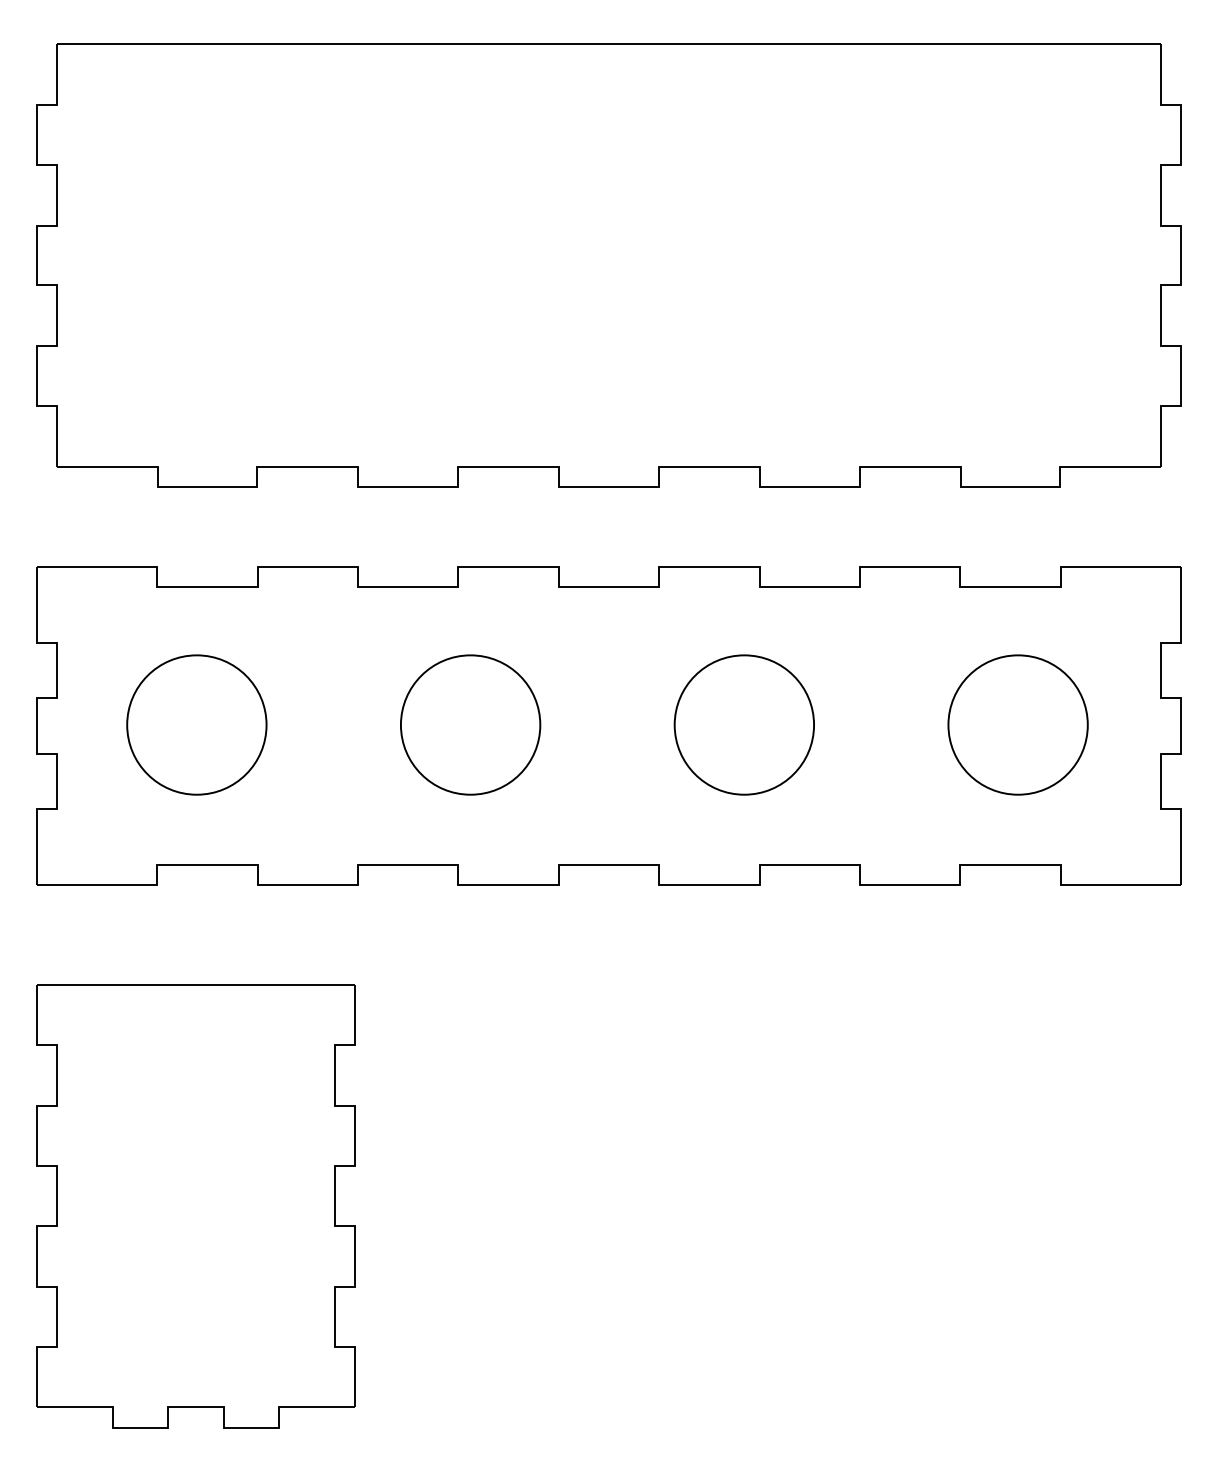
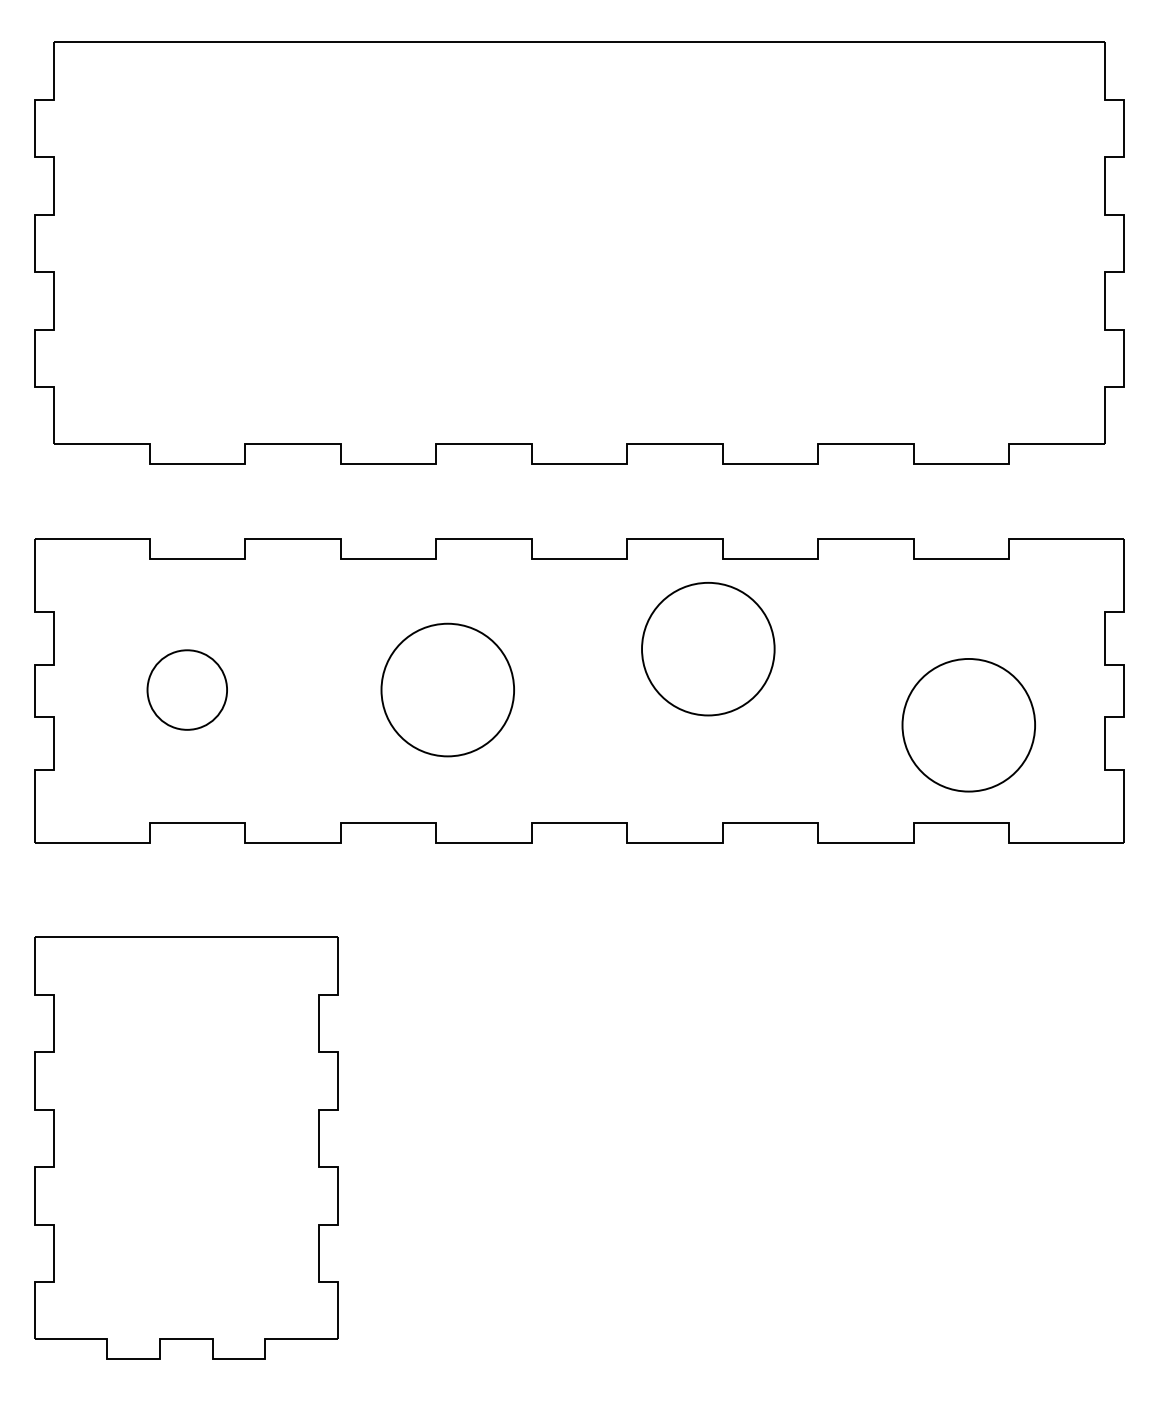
circle: (196, 724) -> (186, 689), size x0.6
circle: (743, 724) -> (707, 648), moved
circle: (1017, 724) -> (968, 724), moved

